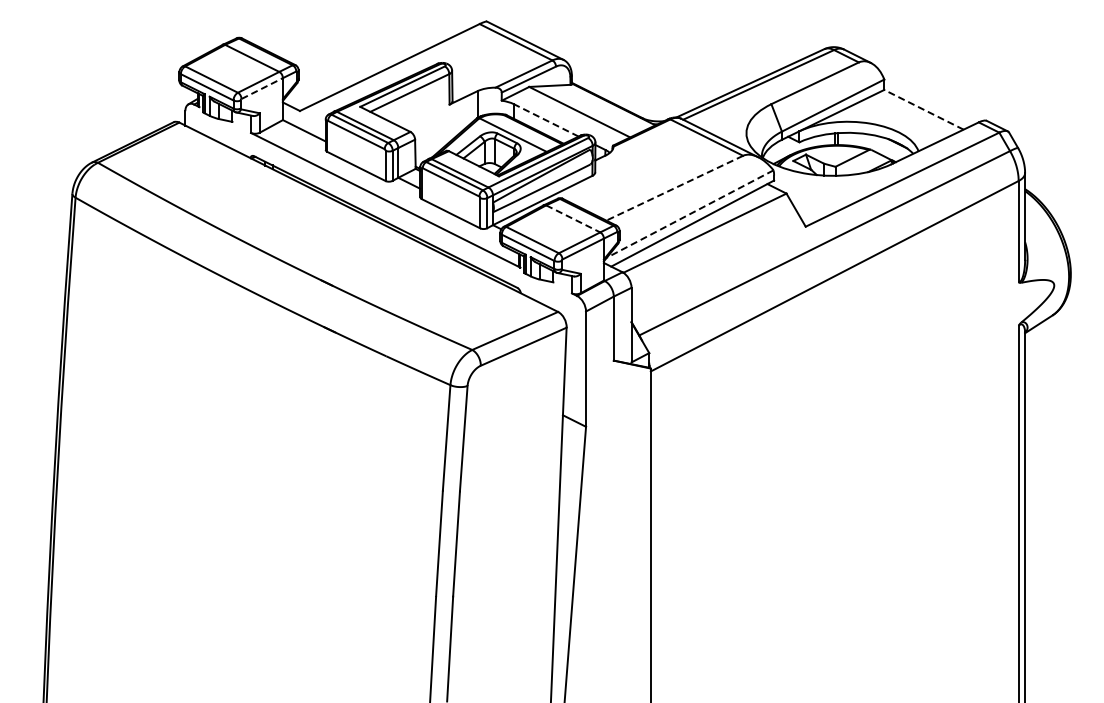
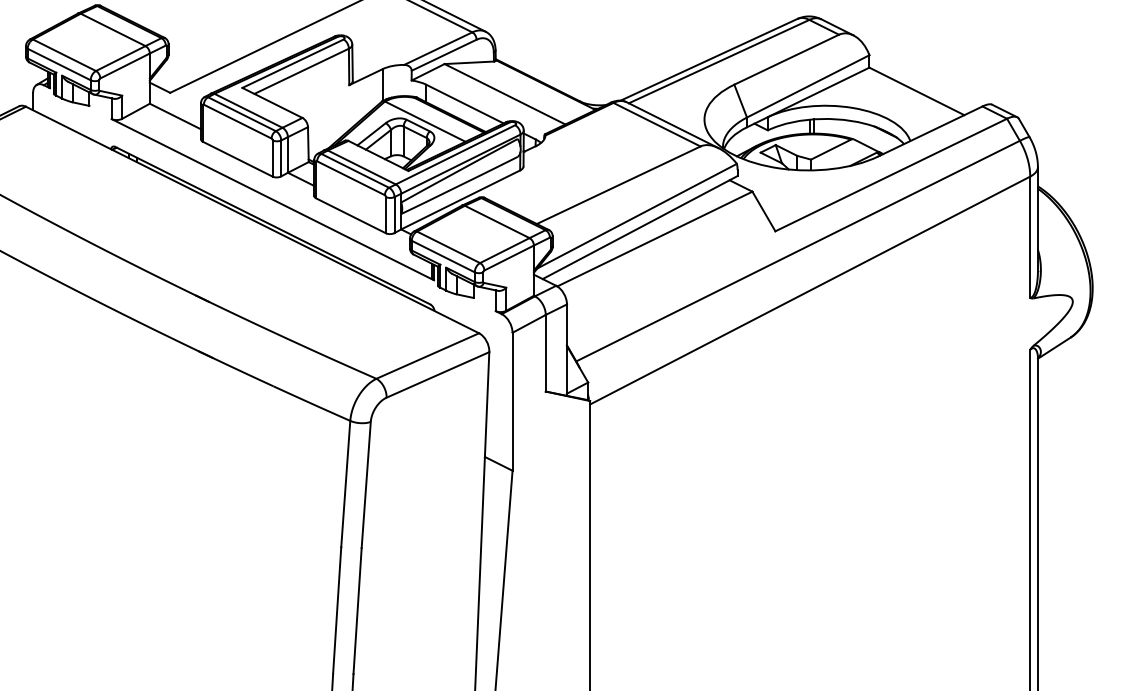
line: (262, 88) -> (125, 65), dashed -> solid
line: (923, 109) -> (916, 91), dashed -> solid
line: (545, 120) -> (464, 104), dashed -> solid
line: (674, 188) -> (618, 185), dashed -> solid
line: (689, 214) -> (636, 216), dashed -> solid
line: (573, 219) -> (497, 222), dashed -> solid

